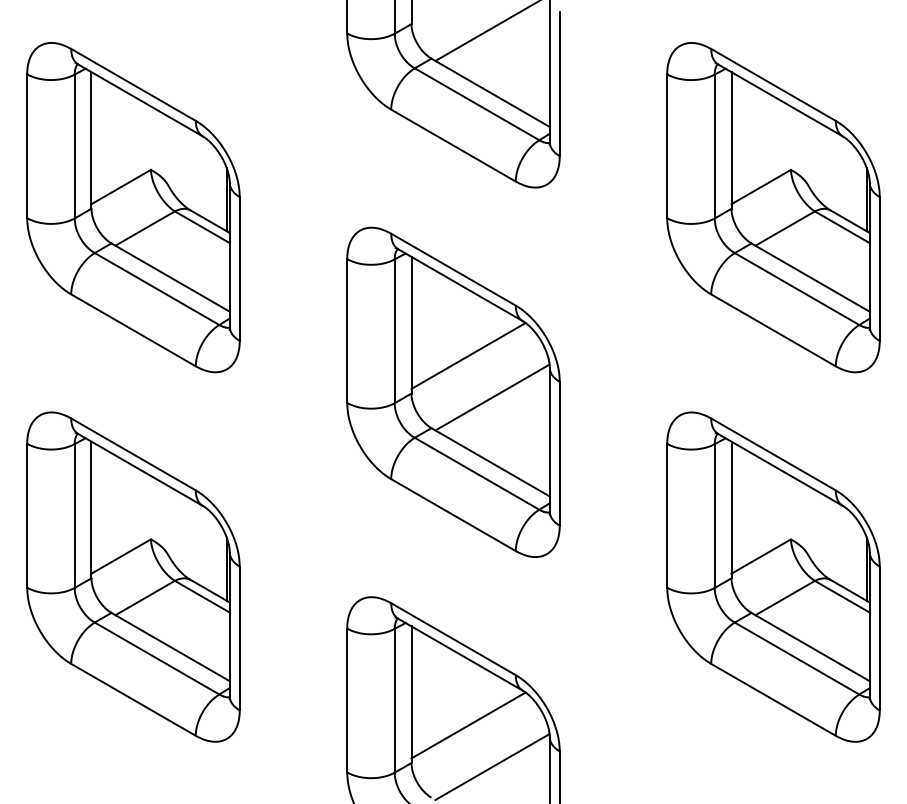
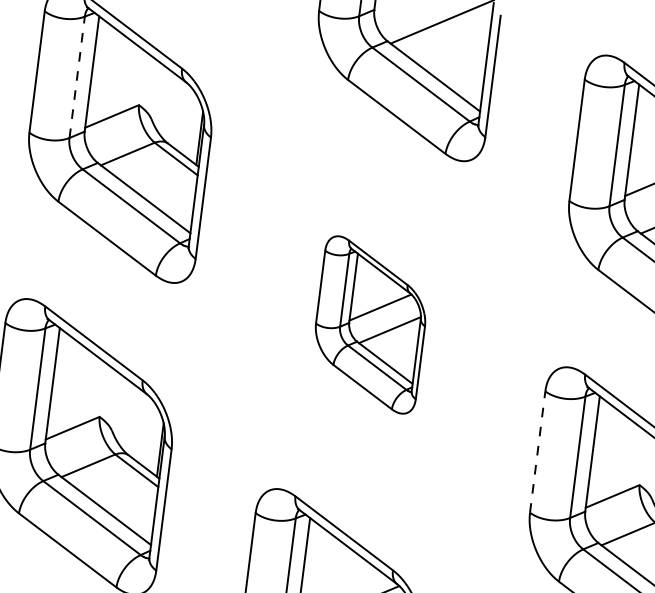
line: (74, 146) -> (76, 77), solid -> dashed
part: (453, 391) -> (370, 324), size x0.6
line: (667, 515) -> (537, 451), solid -> dashed

